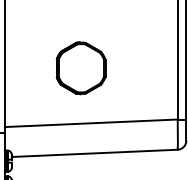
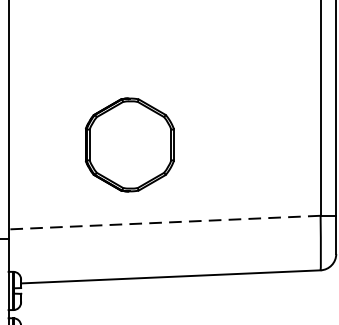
part: (80, 68) -> (128, 145), moved
line: (91, 123) -> (164, 222), solid -> dashed

